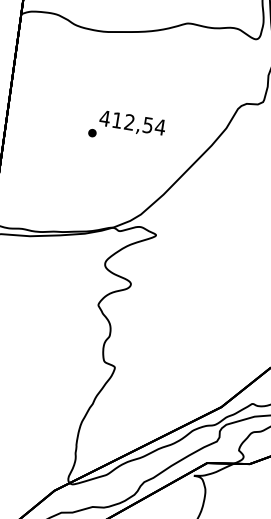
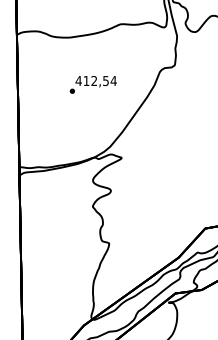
text: (125, 127) -> (92, 84), moved

